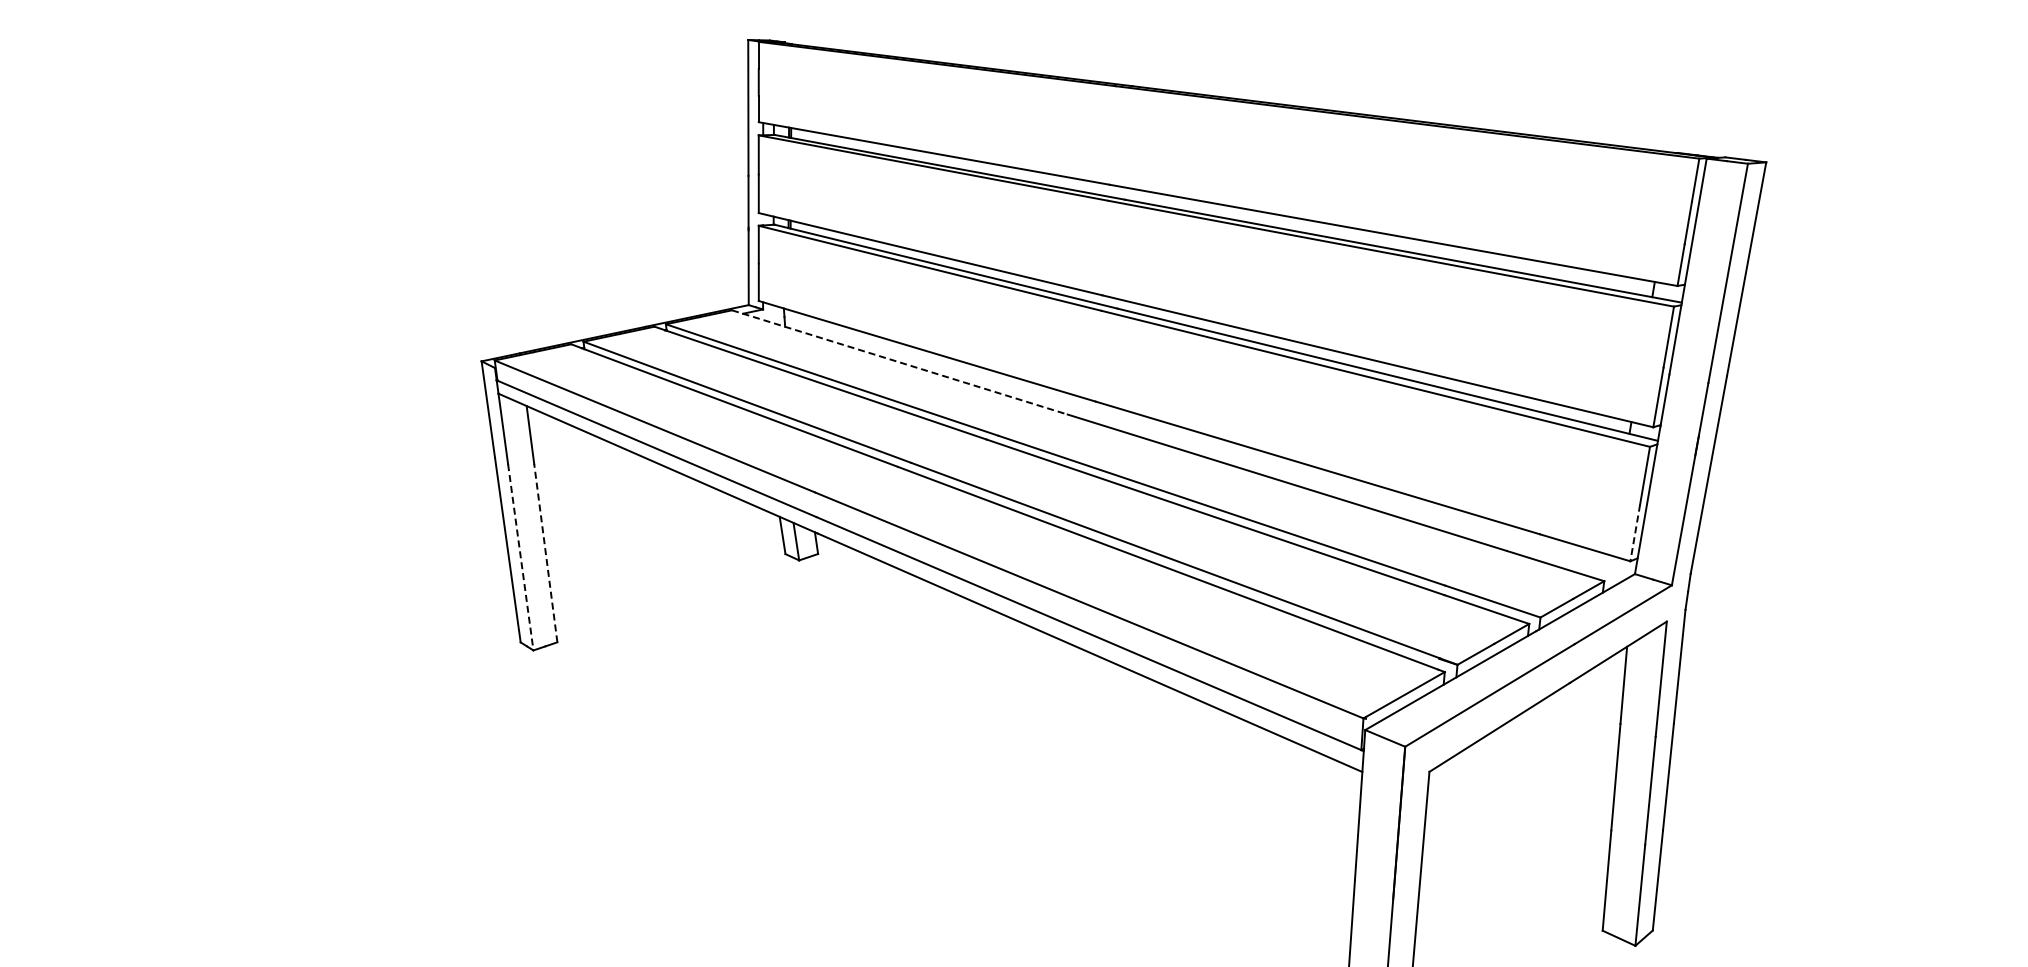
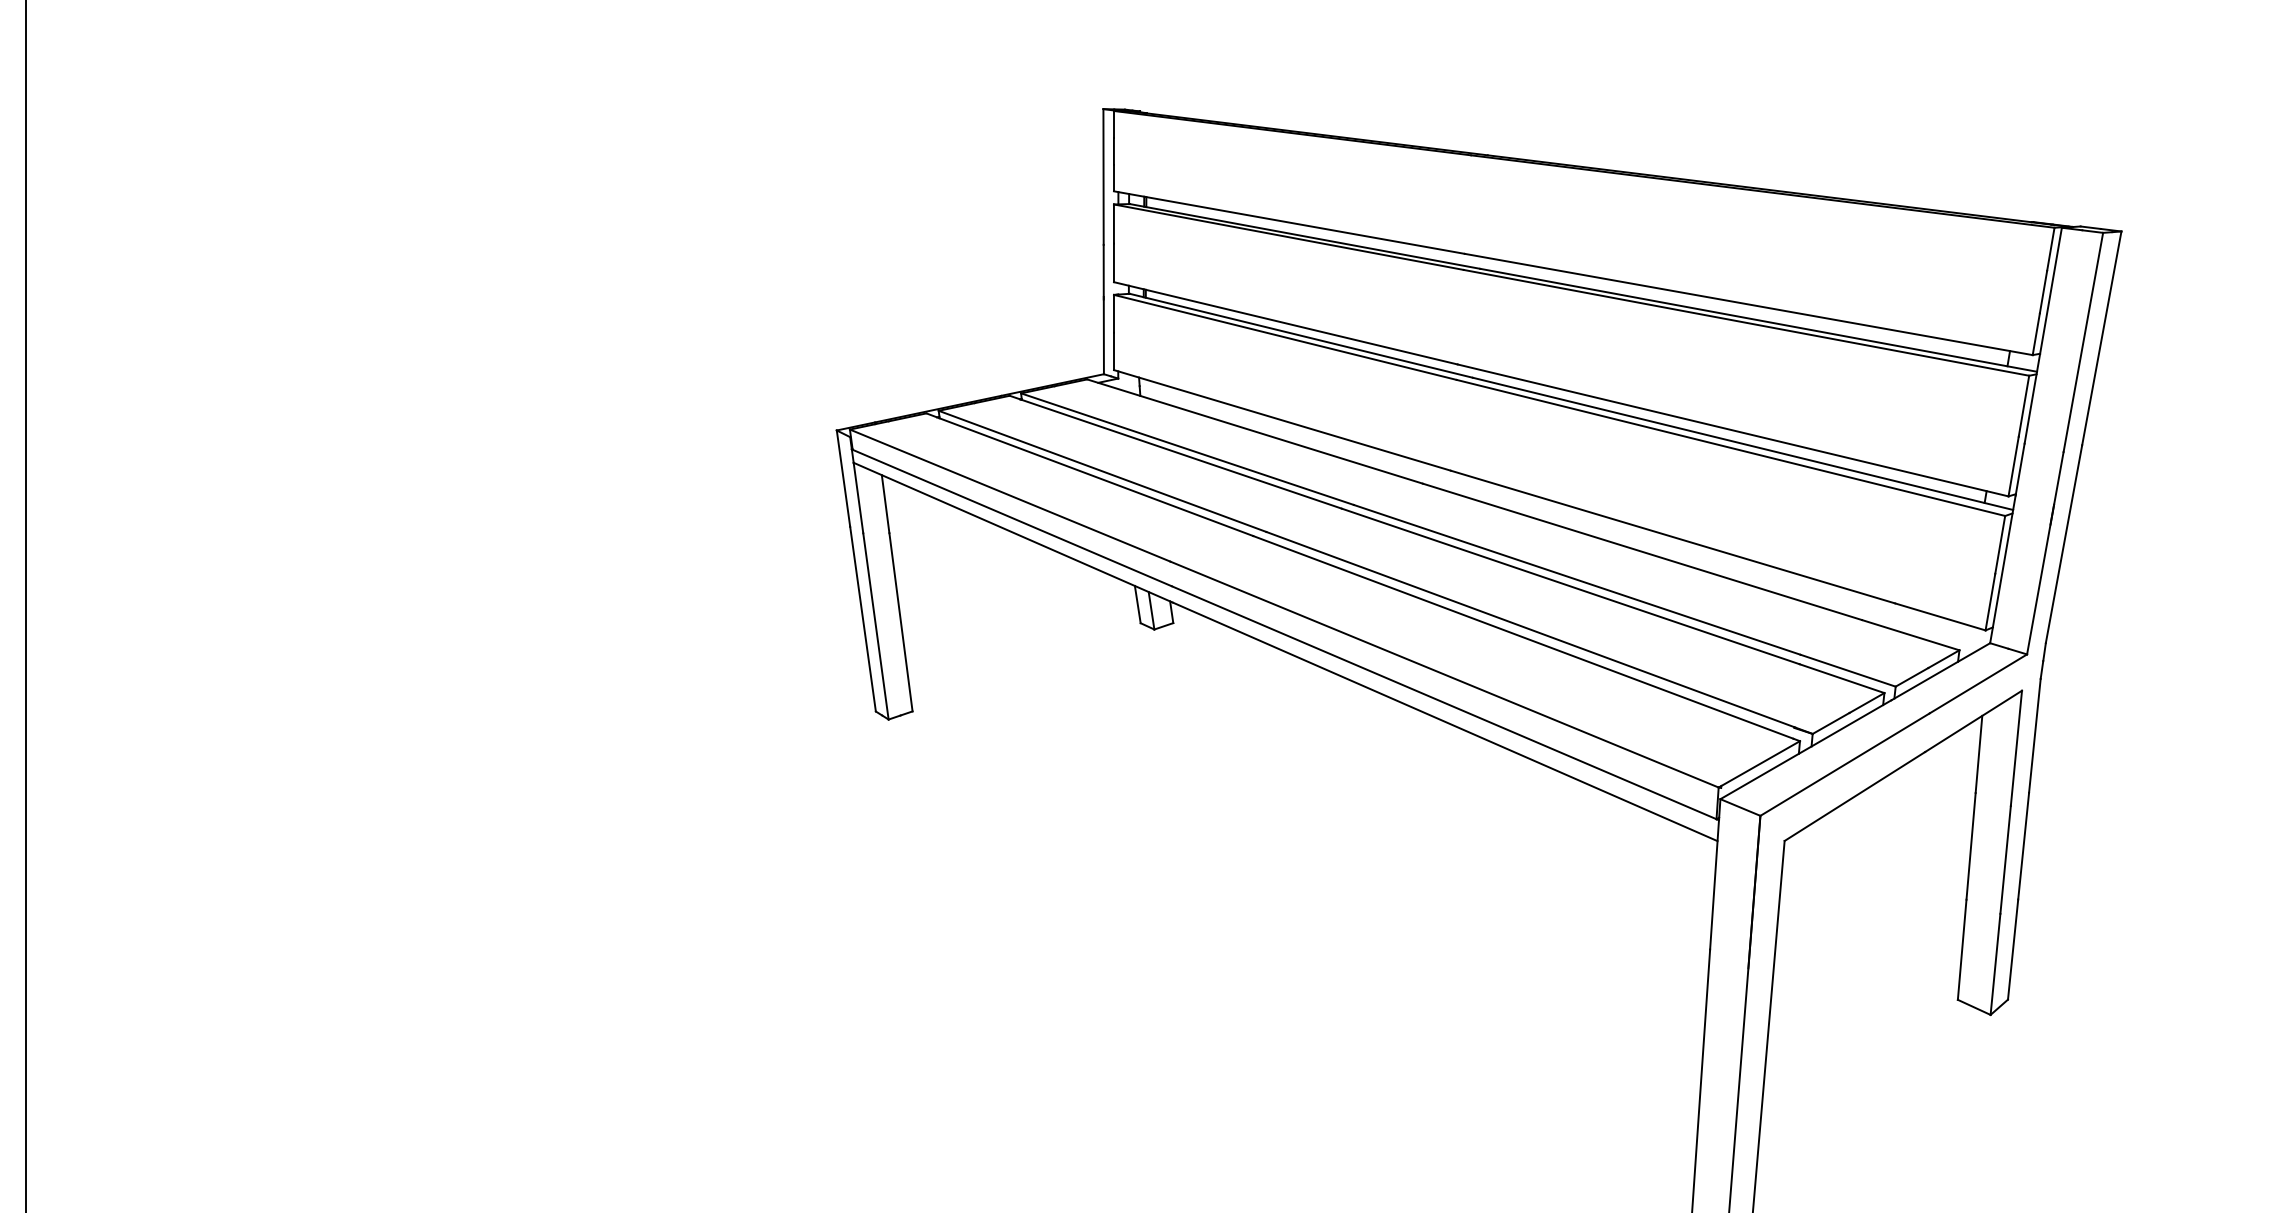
line: (900, 362) -> (1255, 431), dashed -> solid
line: (1635, 533) -> (1990, 602), dashed -> solid
line: (545, 553) -> (900, 622), dashed -> solid
line: (521, 557) -> (876, 626), dashed -> solid

